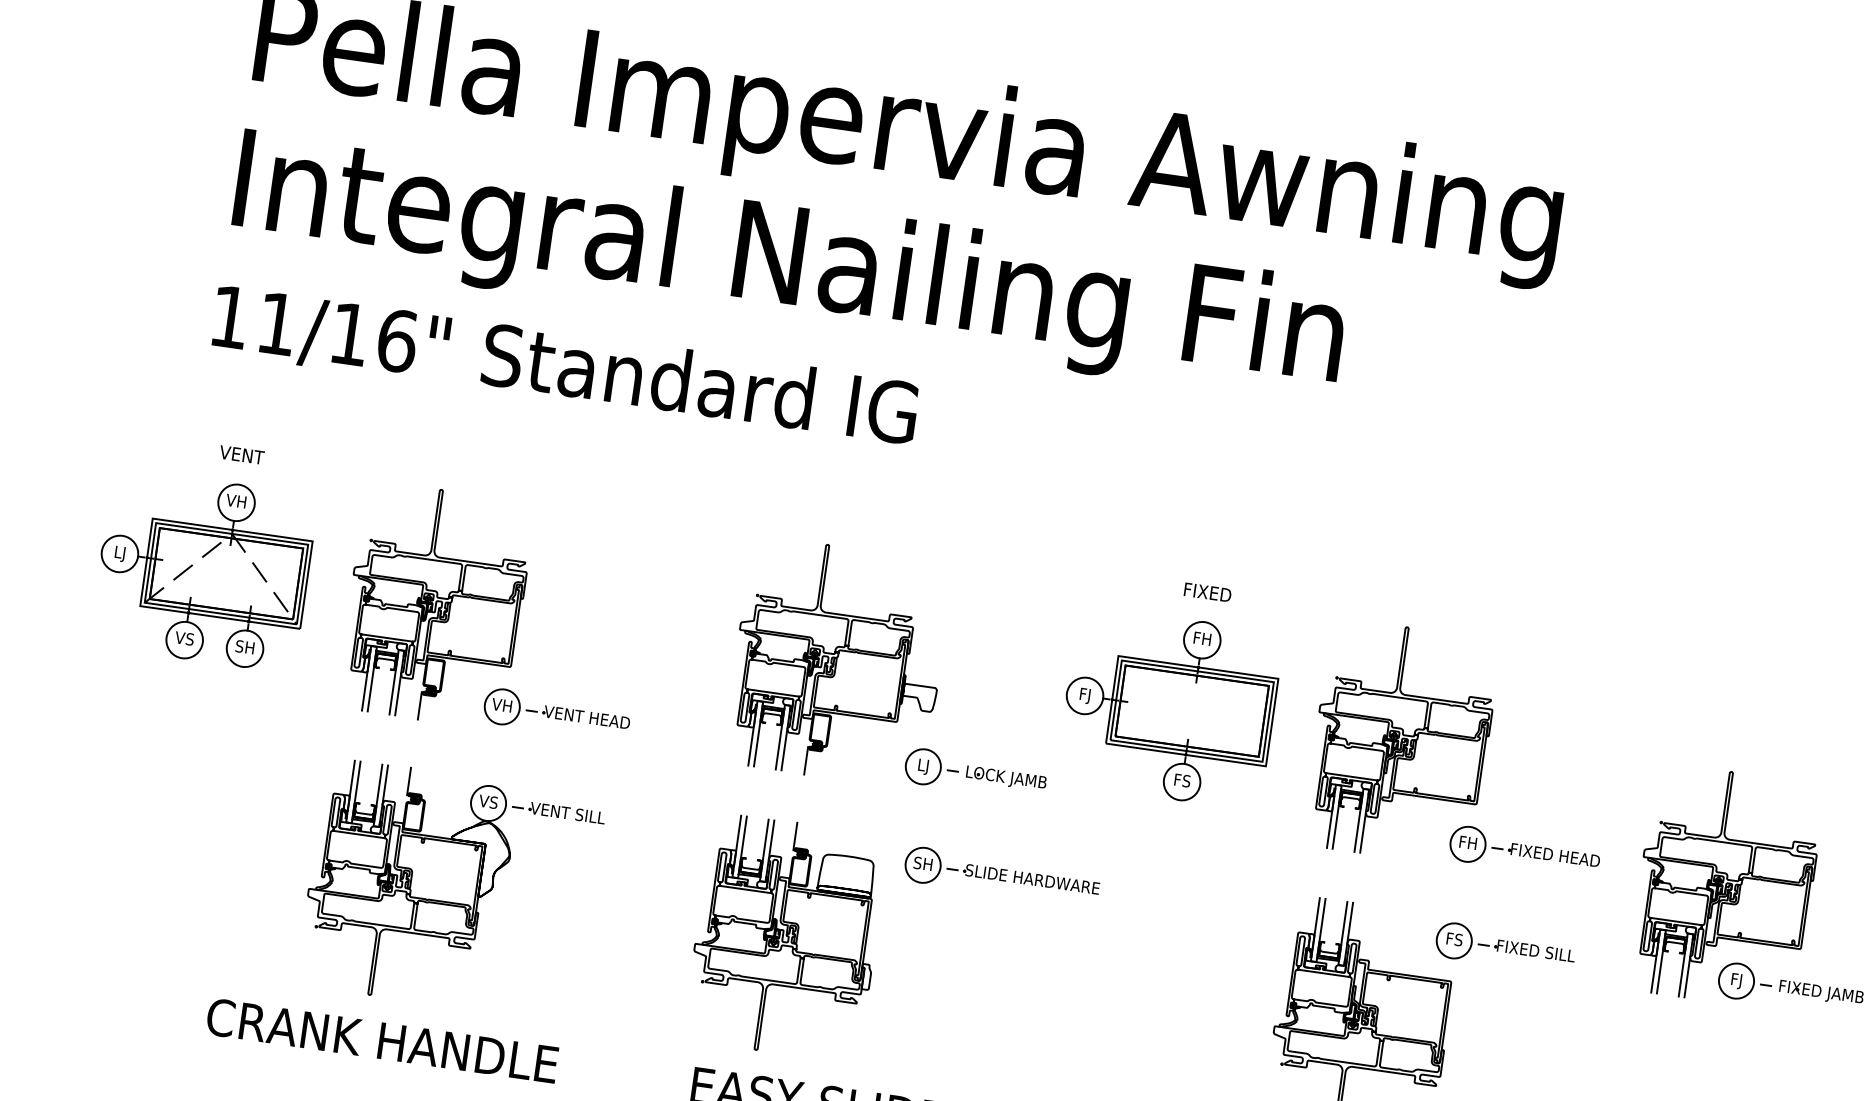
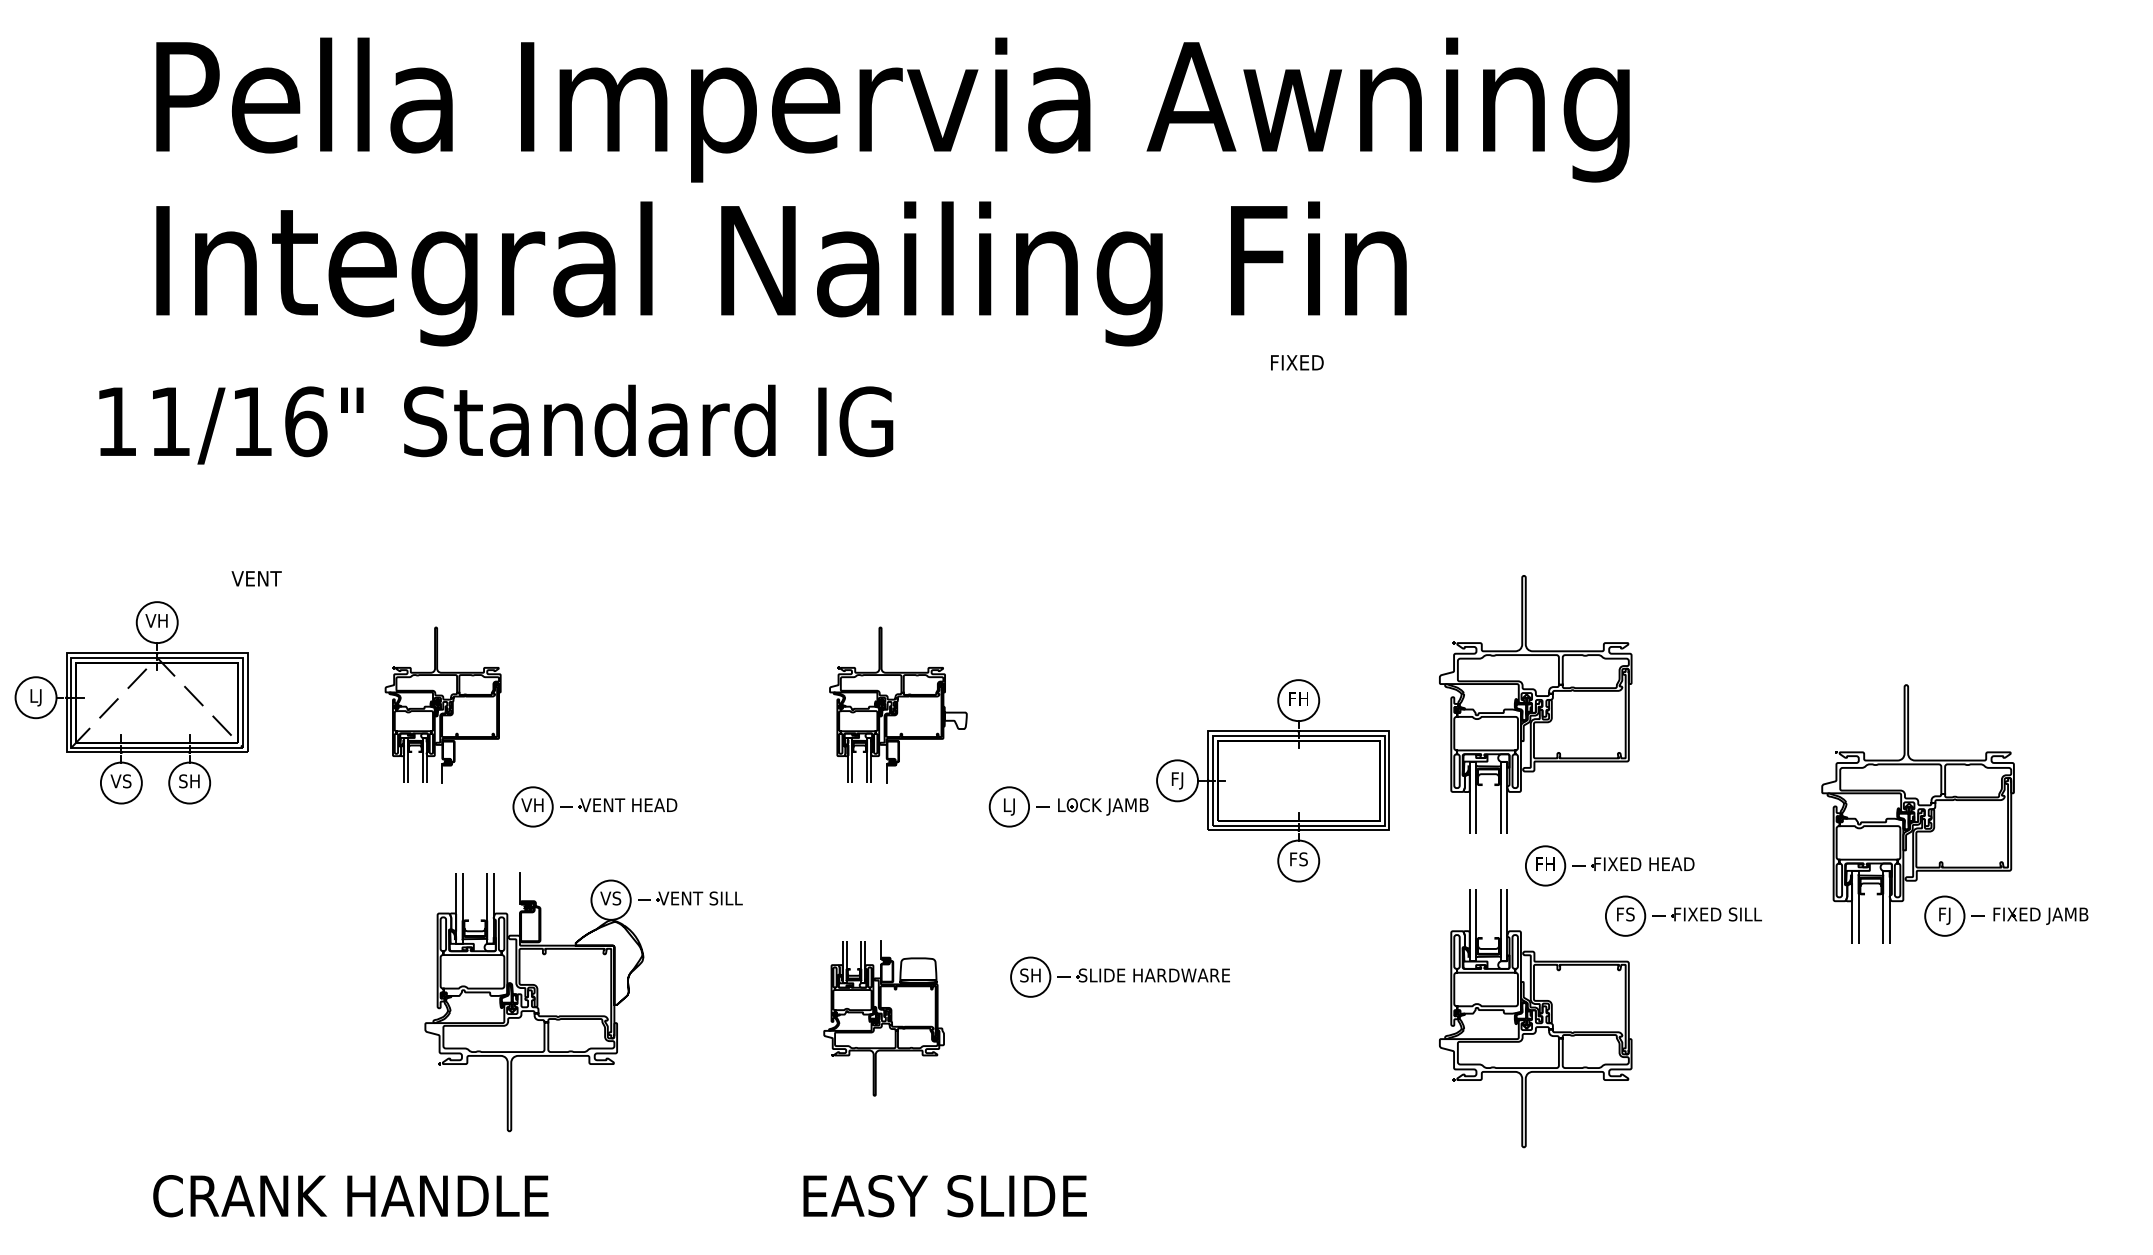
text: (565, 367) -> (496, 424), moved
text: (241, 454) -> (256, 578), moved
part: (203, 570) -> (131, 702), moved
text: (1208, 592) -> (1297, 362), moved
part: (435, 604) -> (442, 704), size x0.6
part: (838, 662) -> (898, 704), size x0.6
part: (1169, 707) -> (1272, 780), moved
part: (1524, 851) -> (1609, 865), moved
part: (1001, 875) -> (1119, 976), moved
part: (451, 890) -> (583, 1002), moved
part: (785, 937) -> (883, 1018), size x0.6
text: (382, 1041) -> (350, 1196), moved

